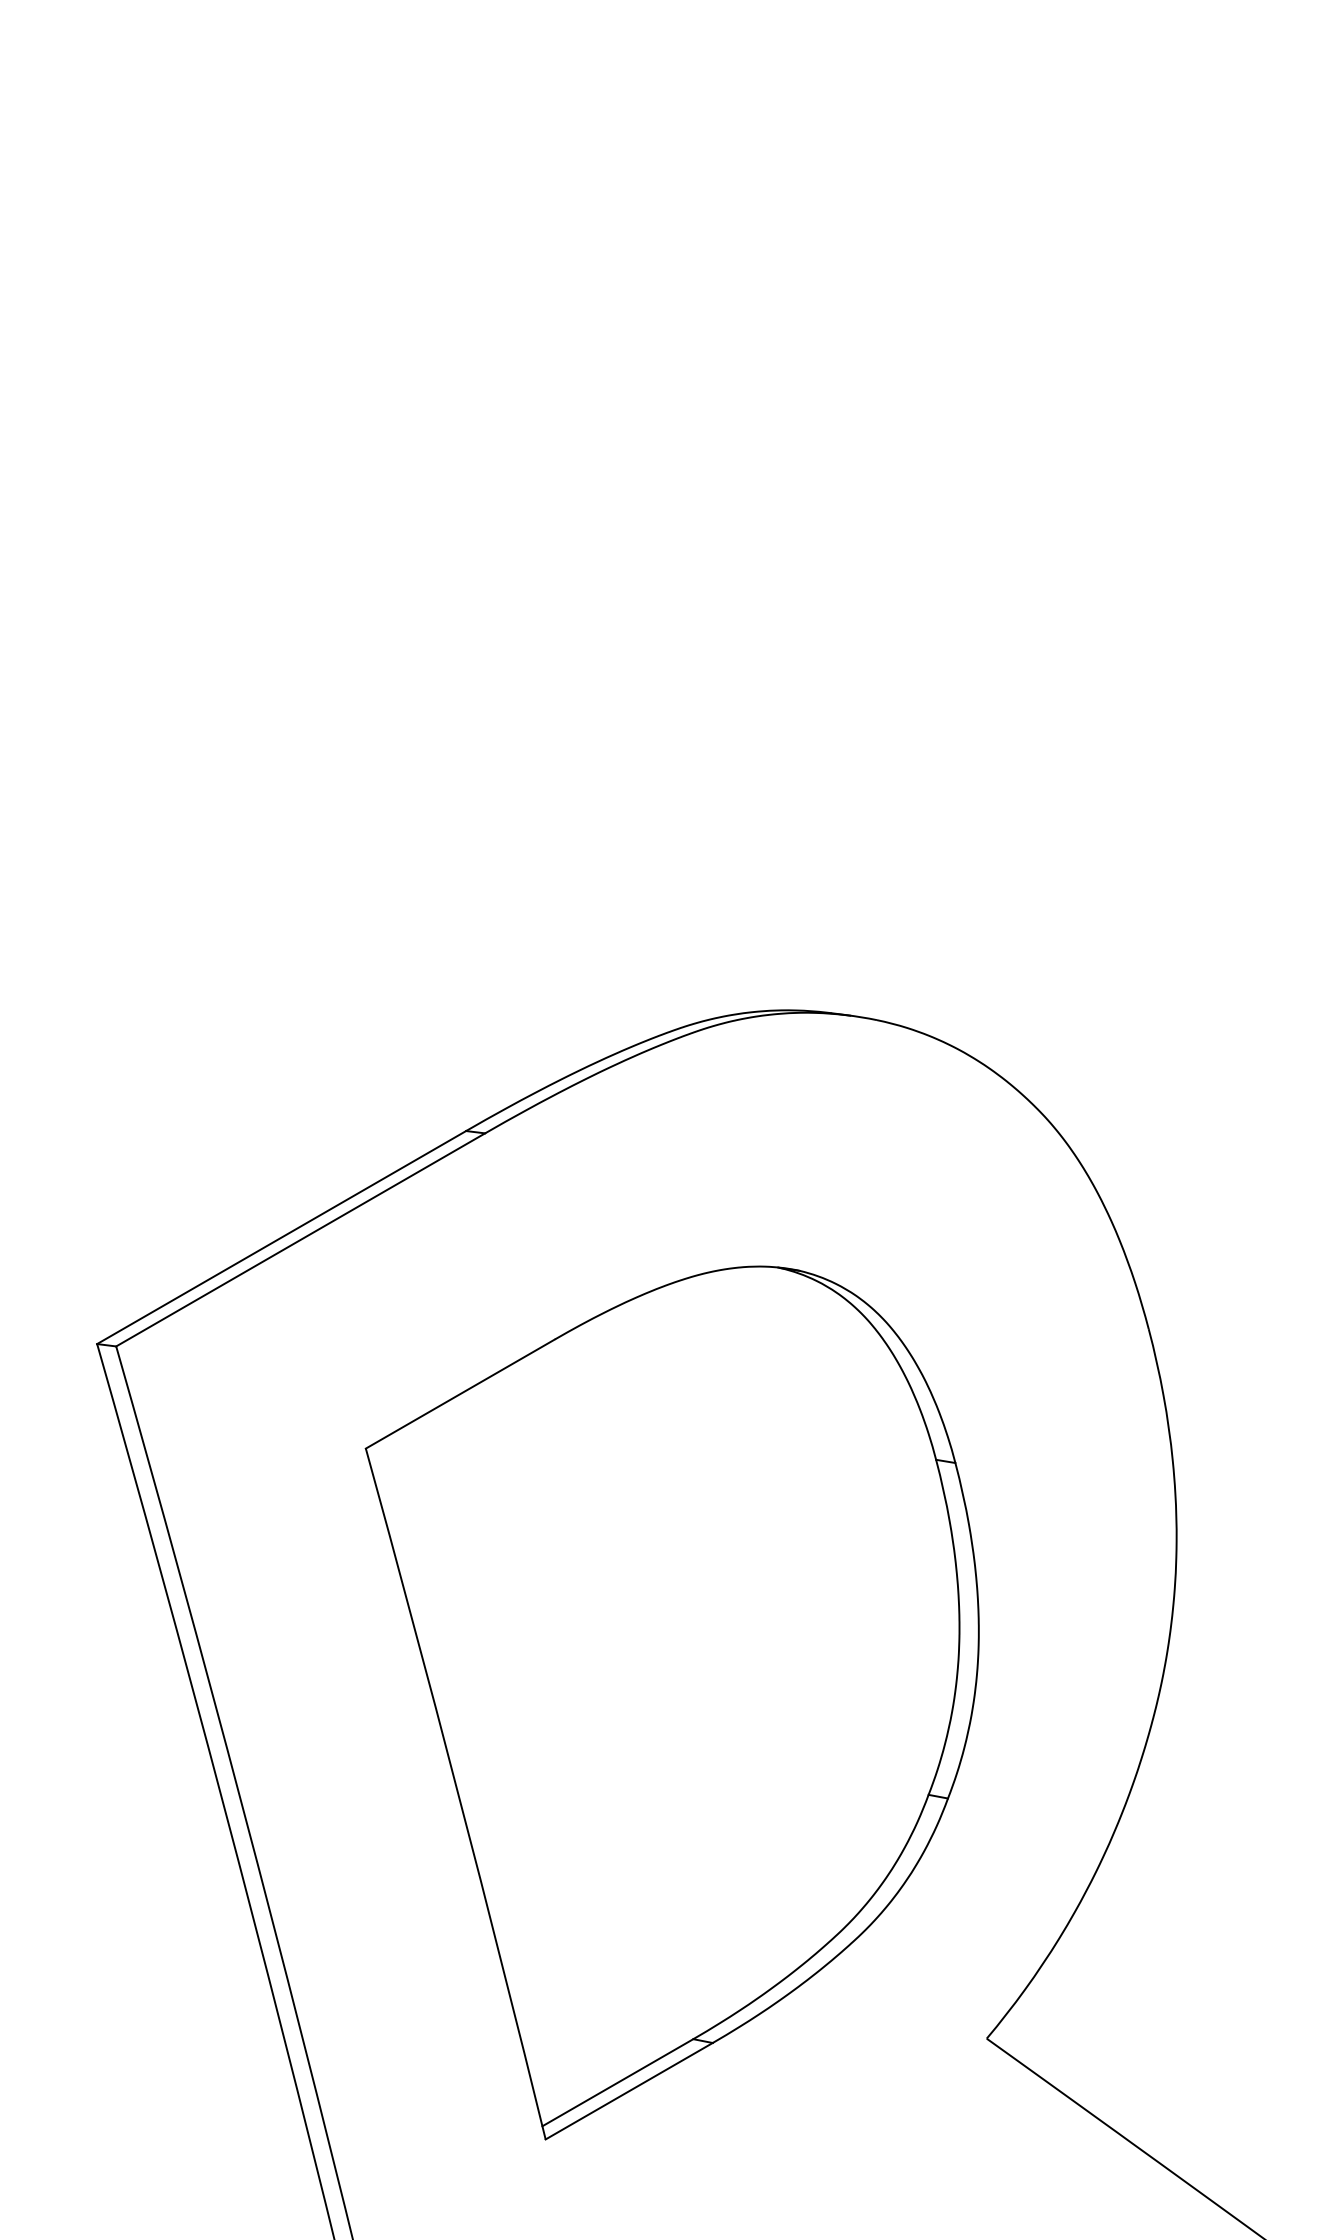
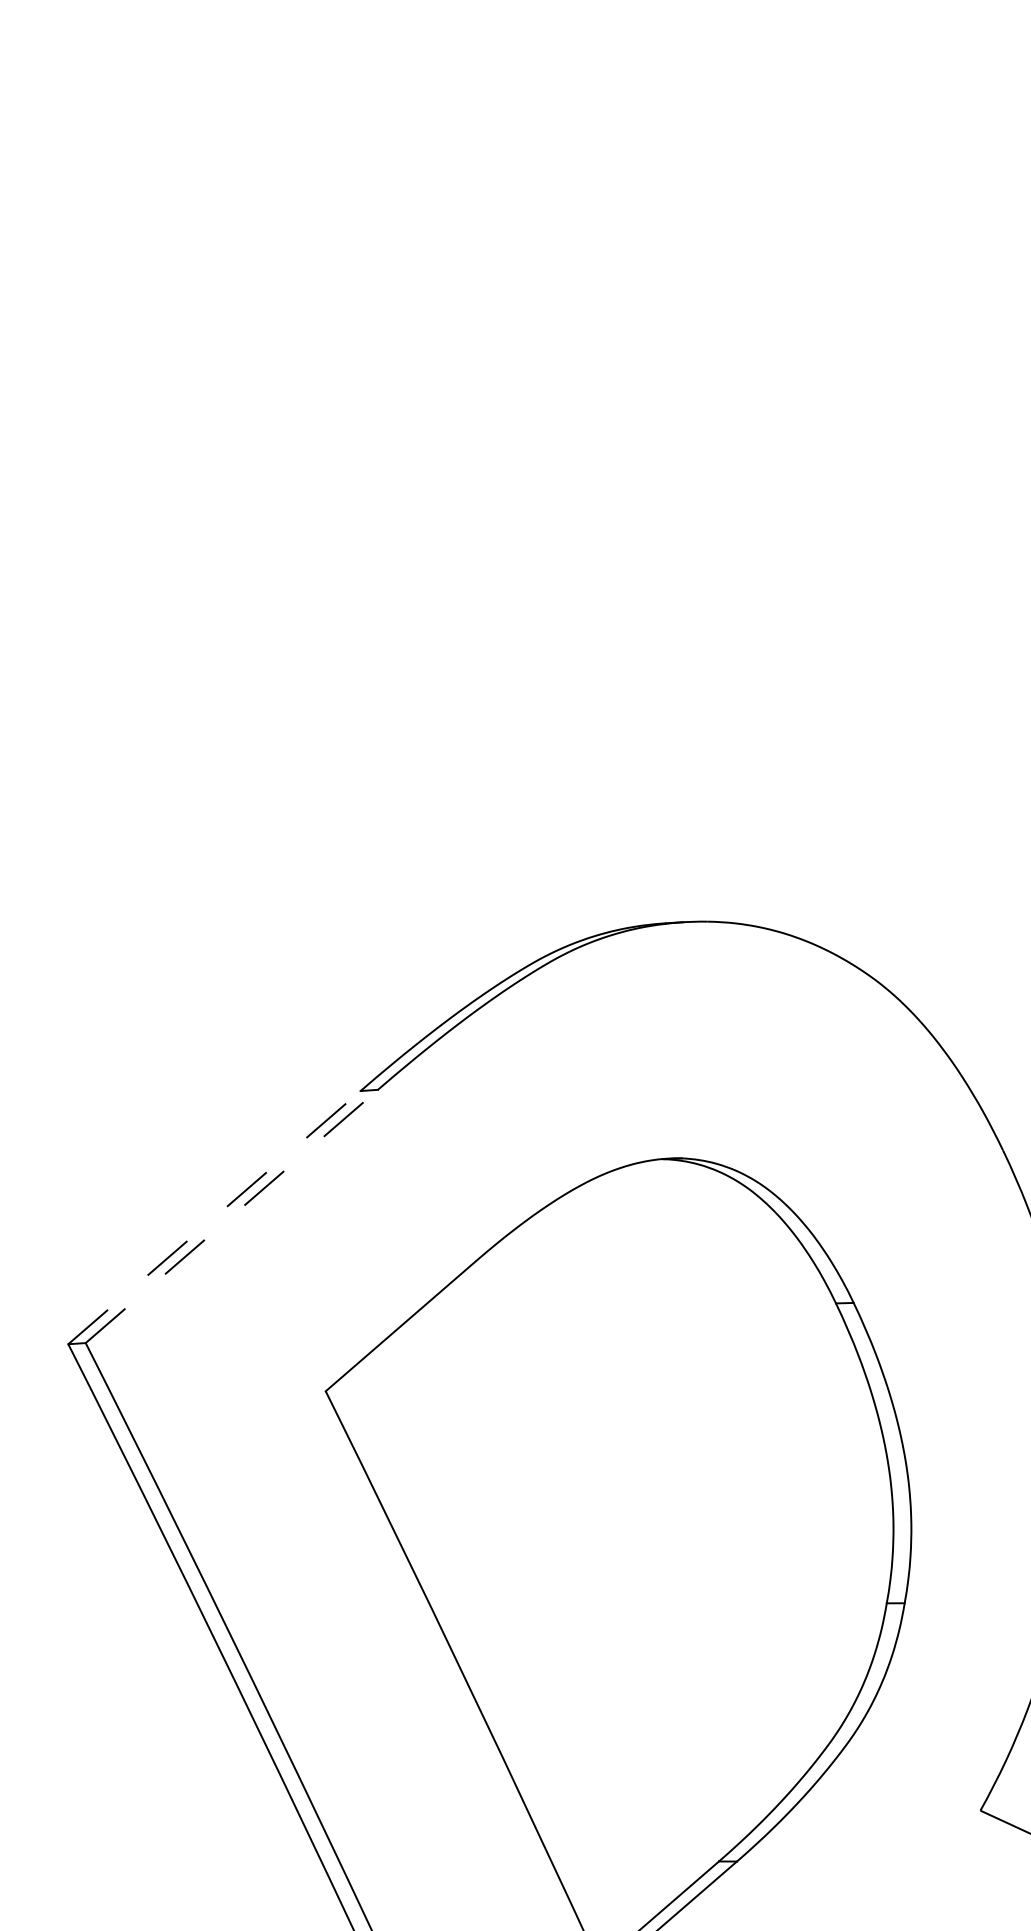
line: (282, 1237) -> (215, 1217), solid -> dashed
line: (301, 1239) -> (232, 1215), solid -> dashed

